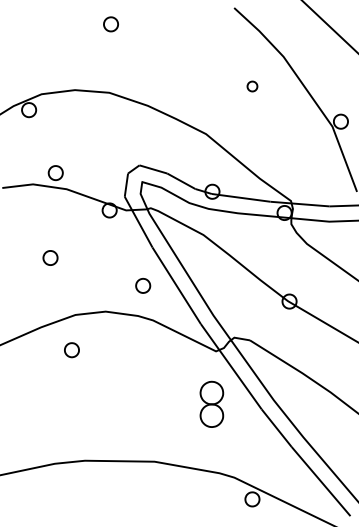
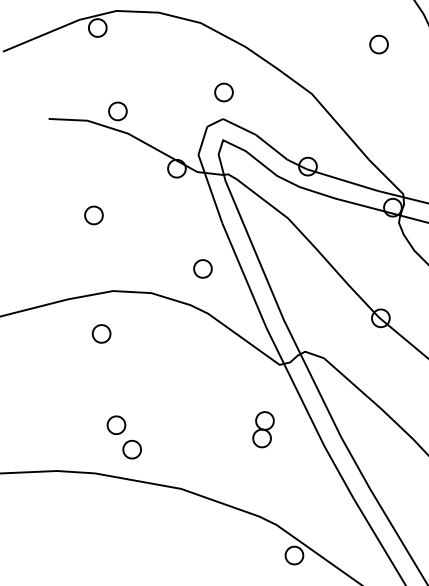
part: (252, 86) -> (379, 44), size x1.43
part: (136, 144) -> (223, 92), added
part: (211, 404) -> (263, 429), size x0.62
part: (102, 428) -> (123, 437), added

